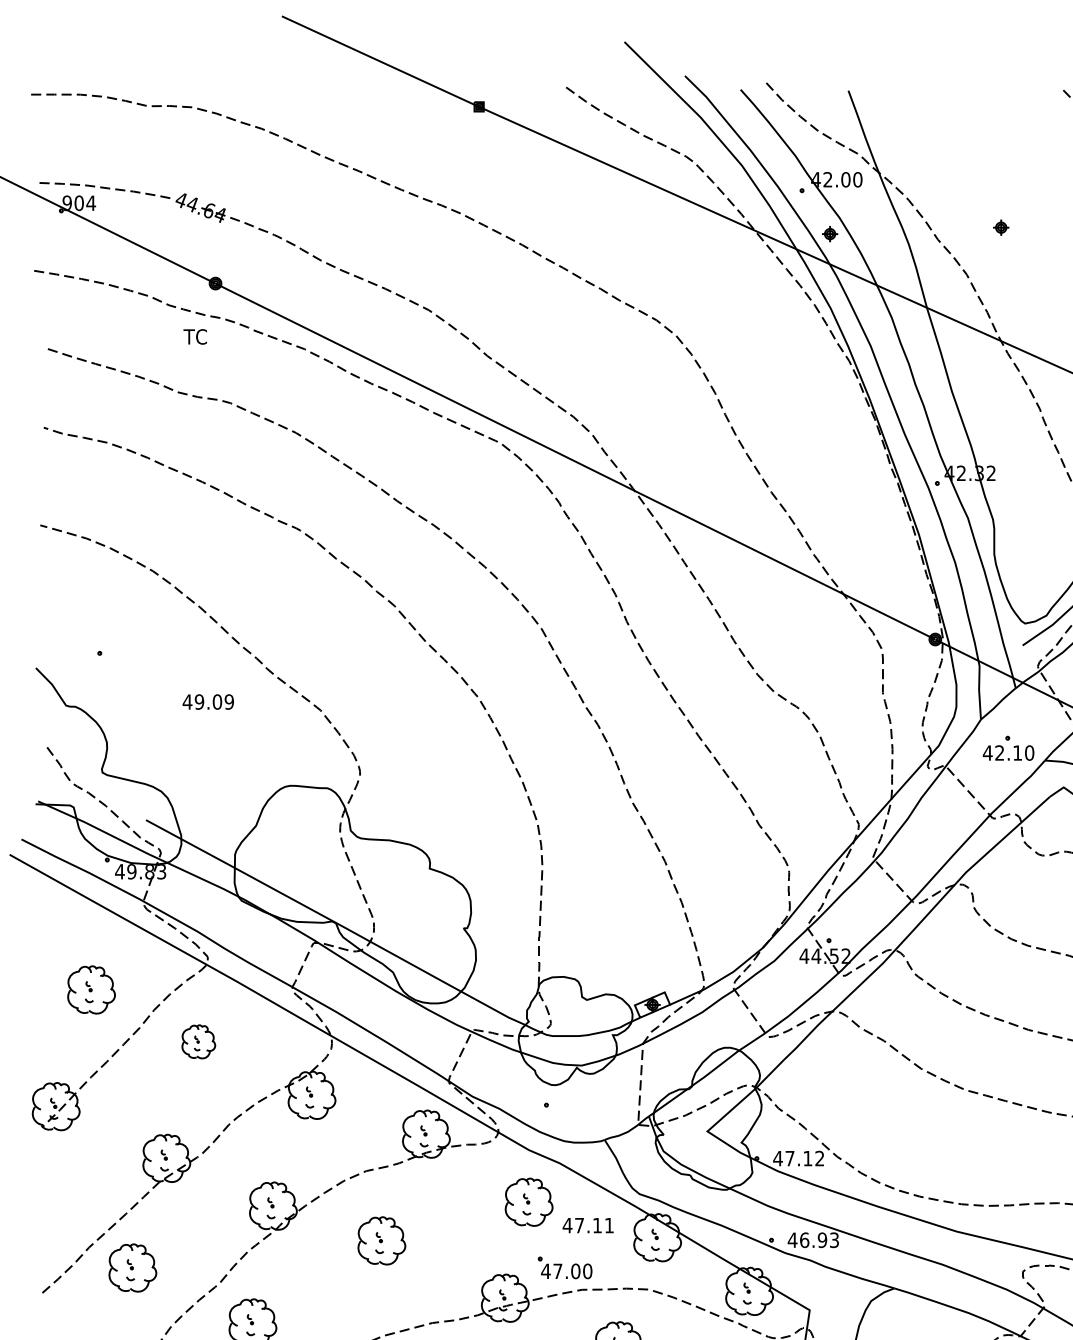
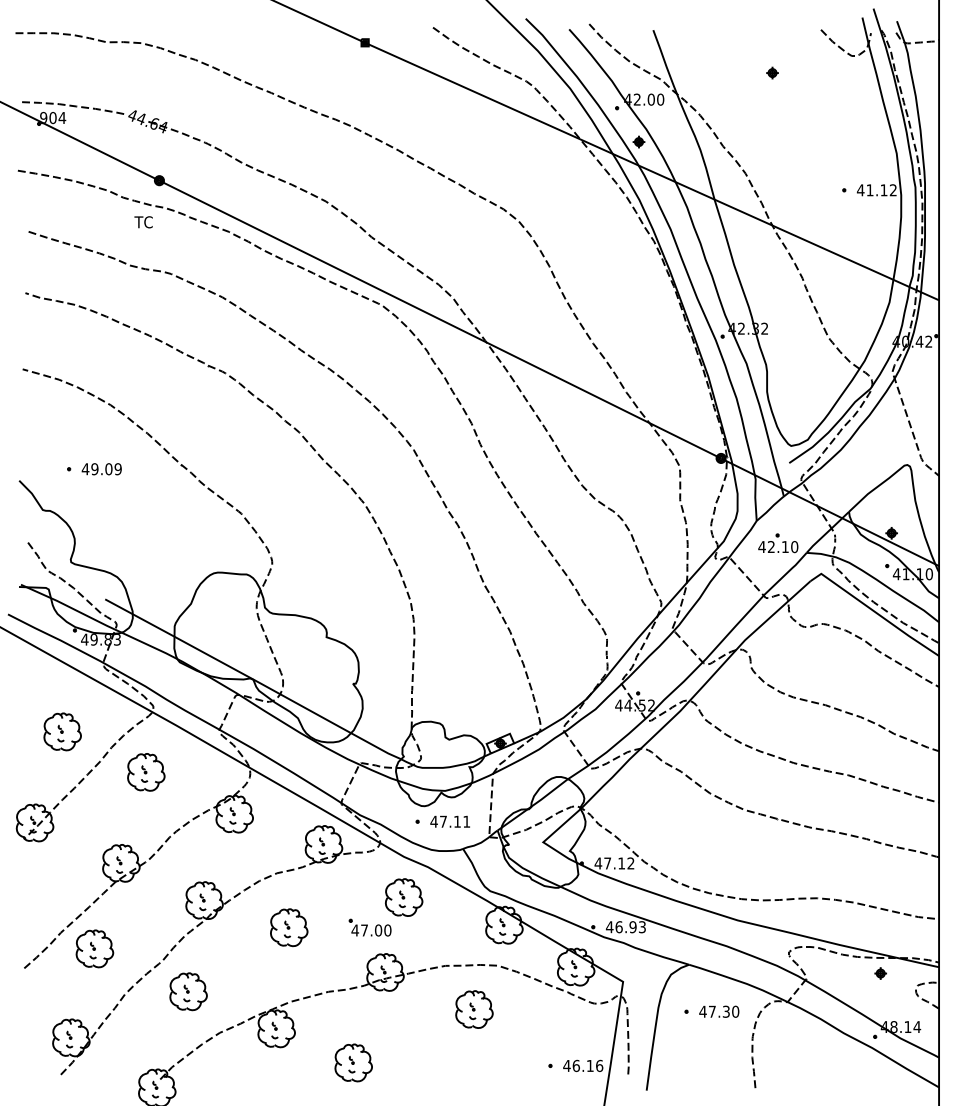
part: (1001, 226) -> (772, 72), moved
text: (207, 702) -> (101, 469), moved
part: (198, 1041) -> (146, 772), size x1.43
text: (587, 1225) -> (449, 821), moved
part: (564, 1267) -> (369, 927), moved

